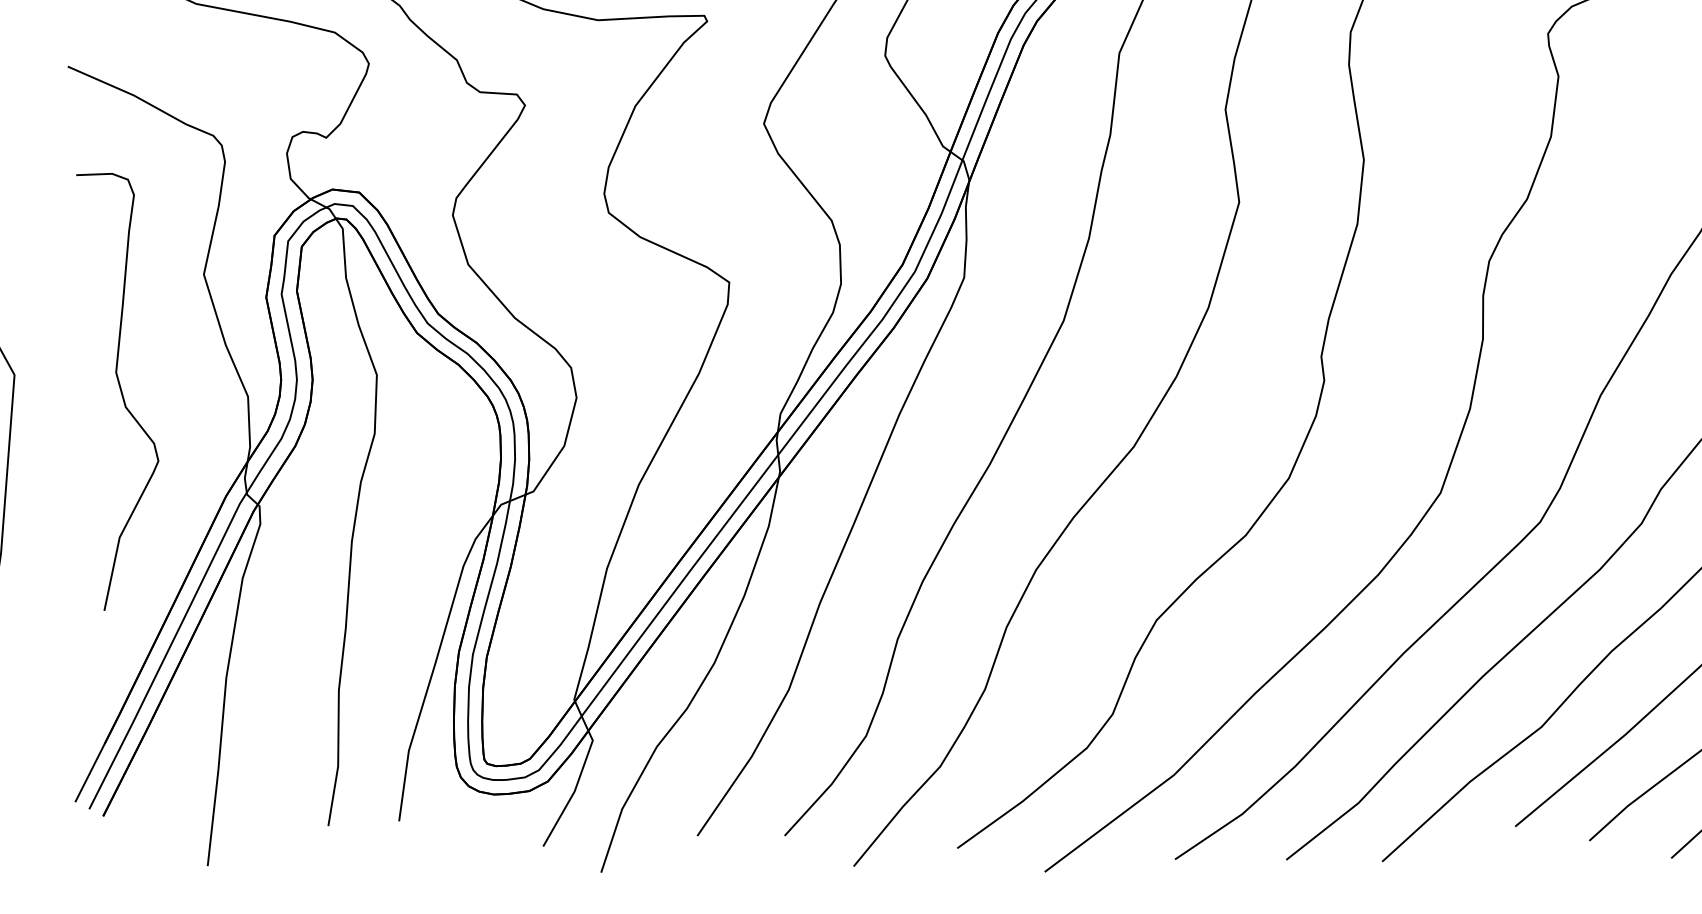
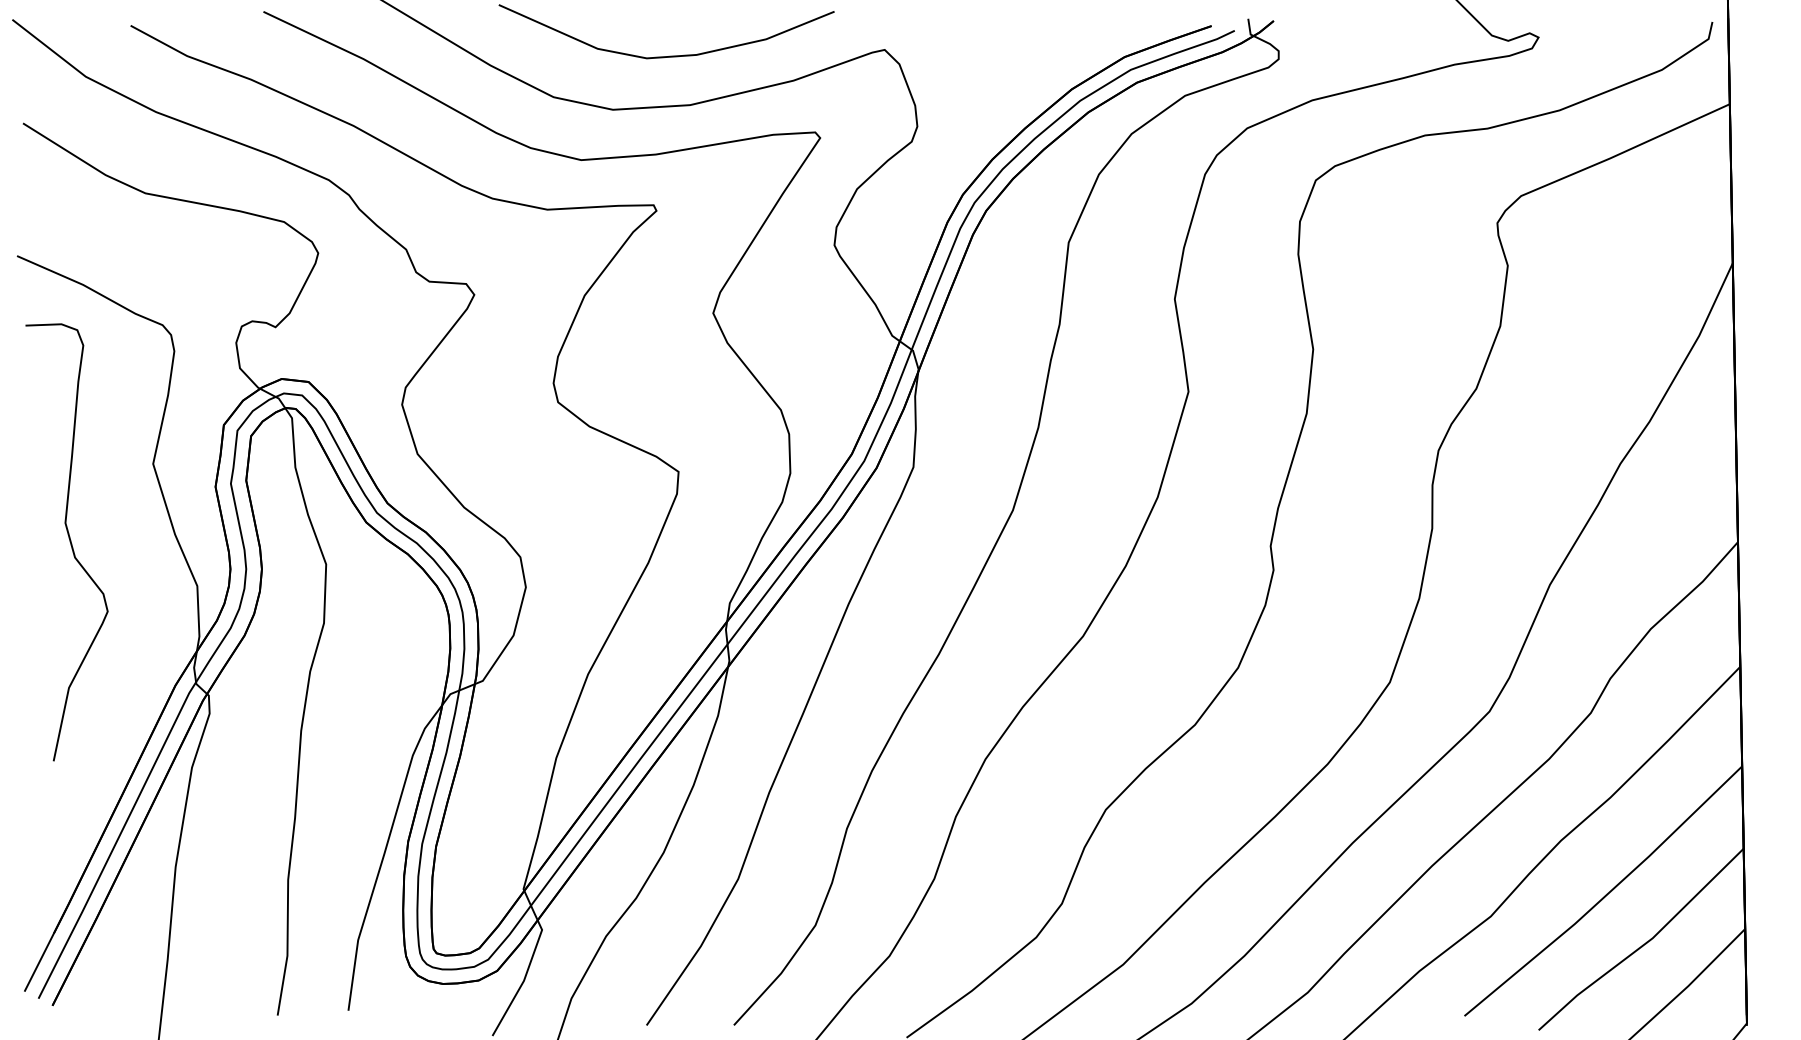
curve: (120, 392) -> (69, 542), moved

